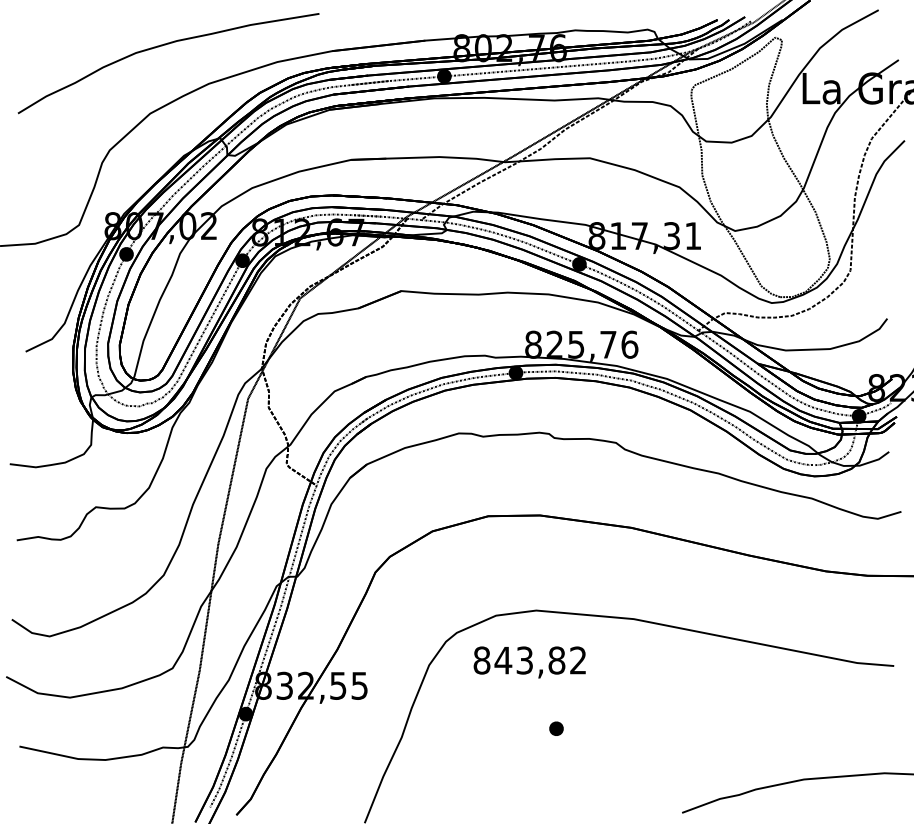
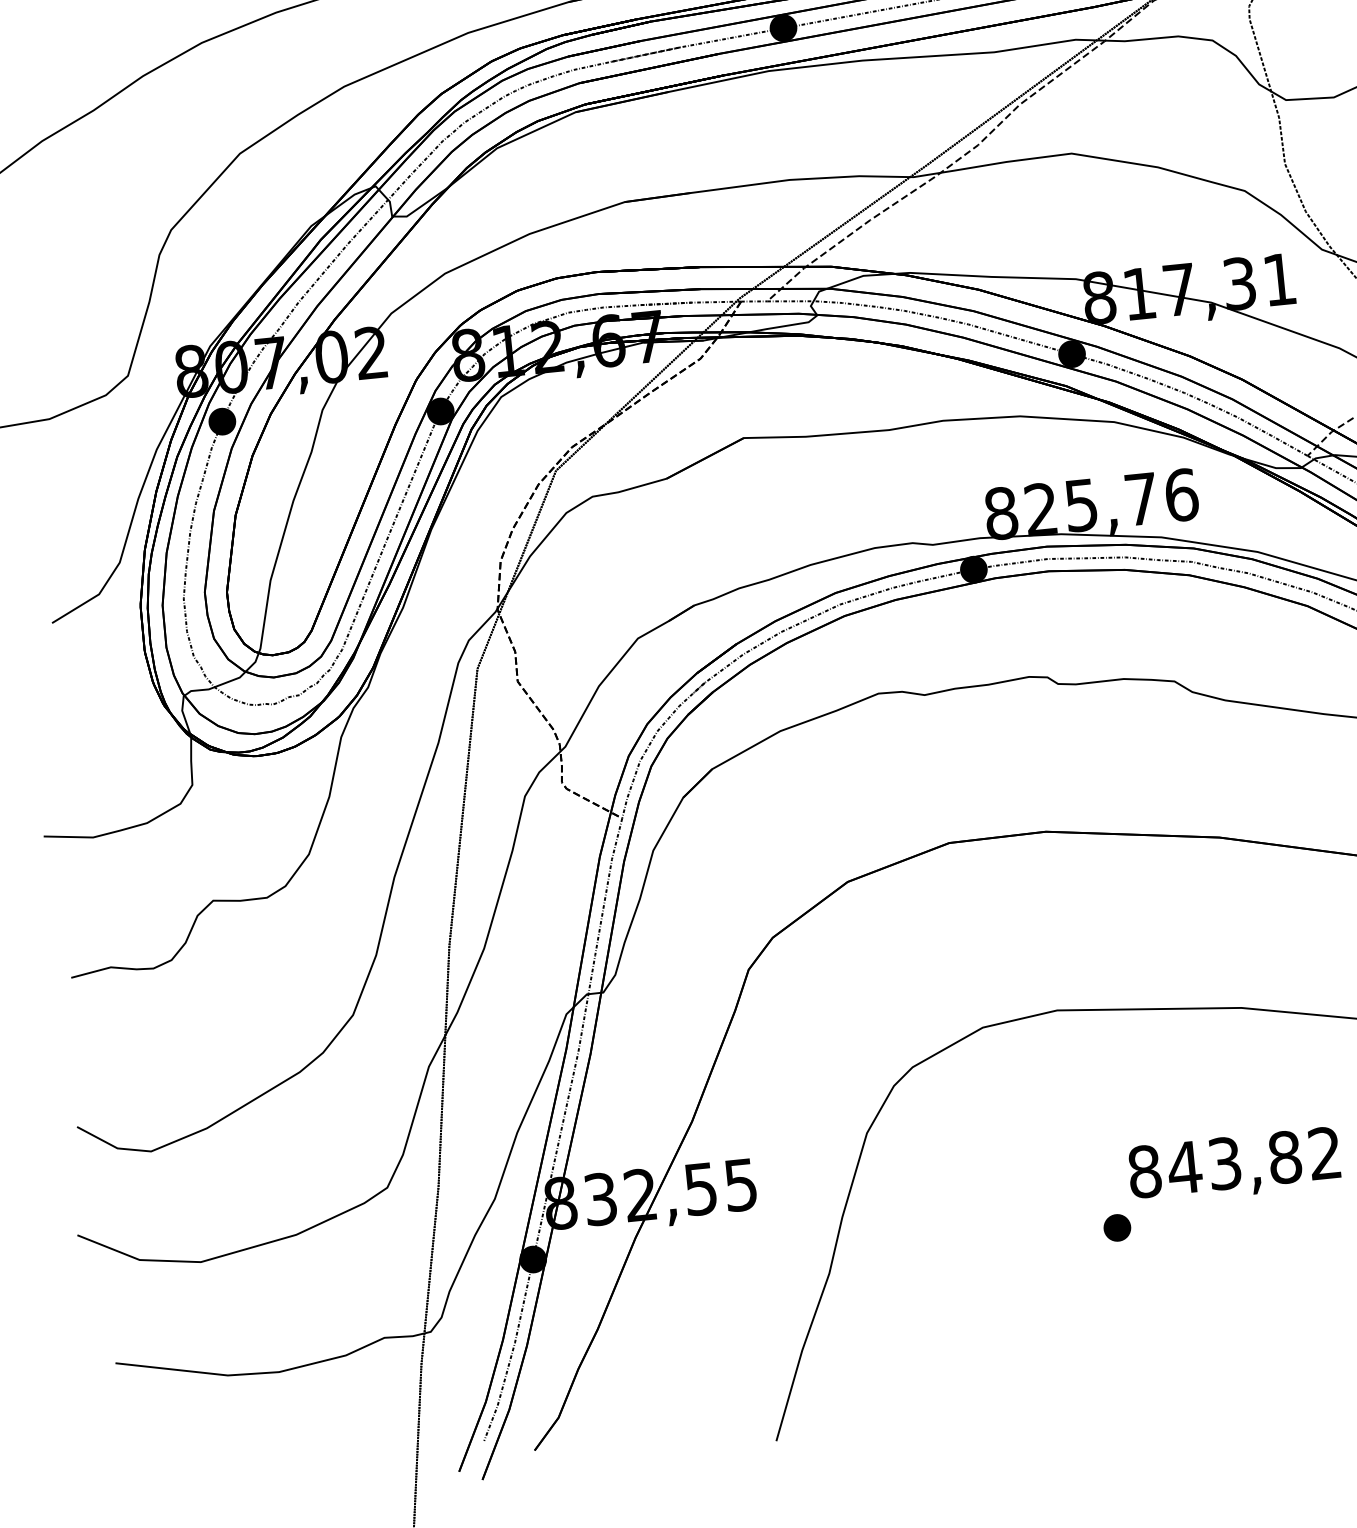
text: (529, 662) -> (1234, 1166), moved

